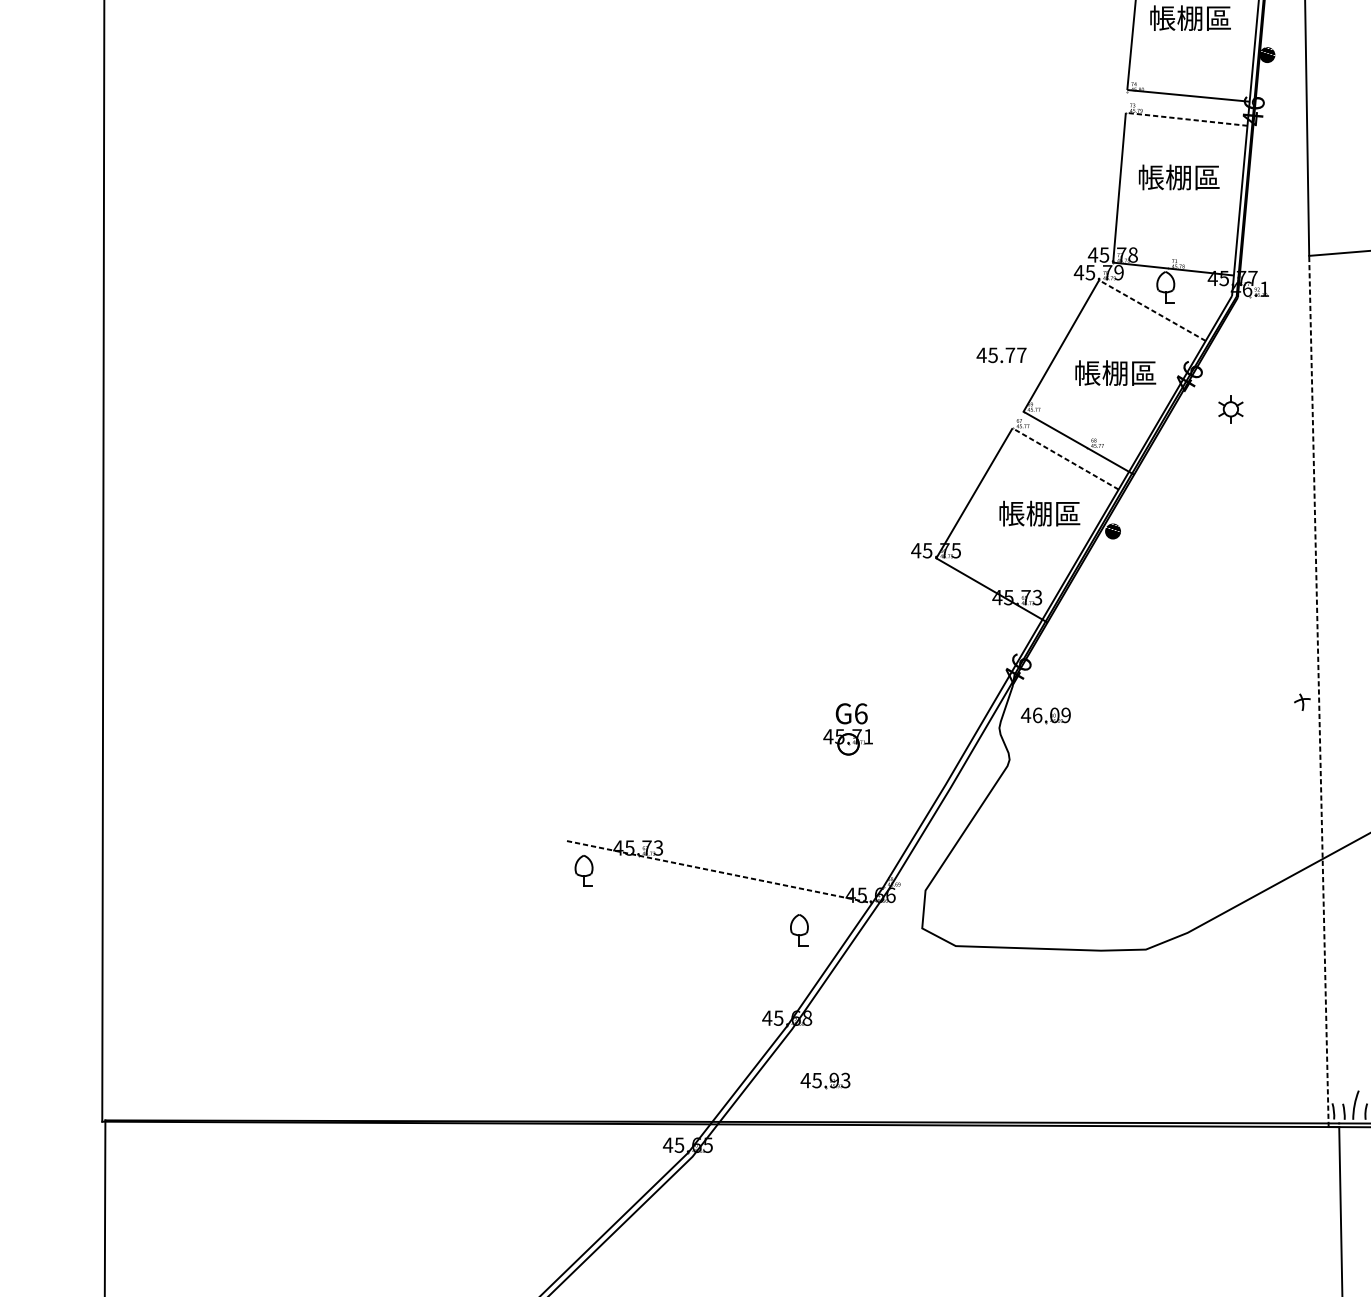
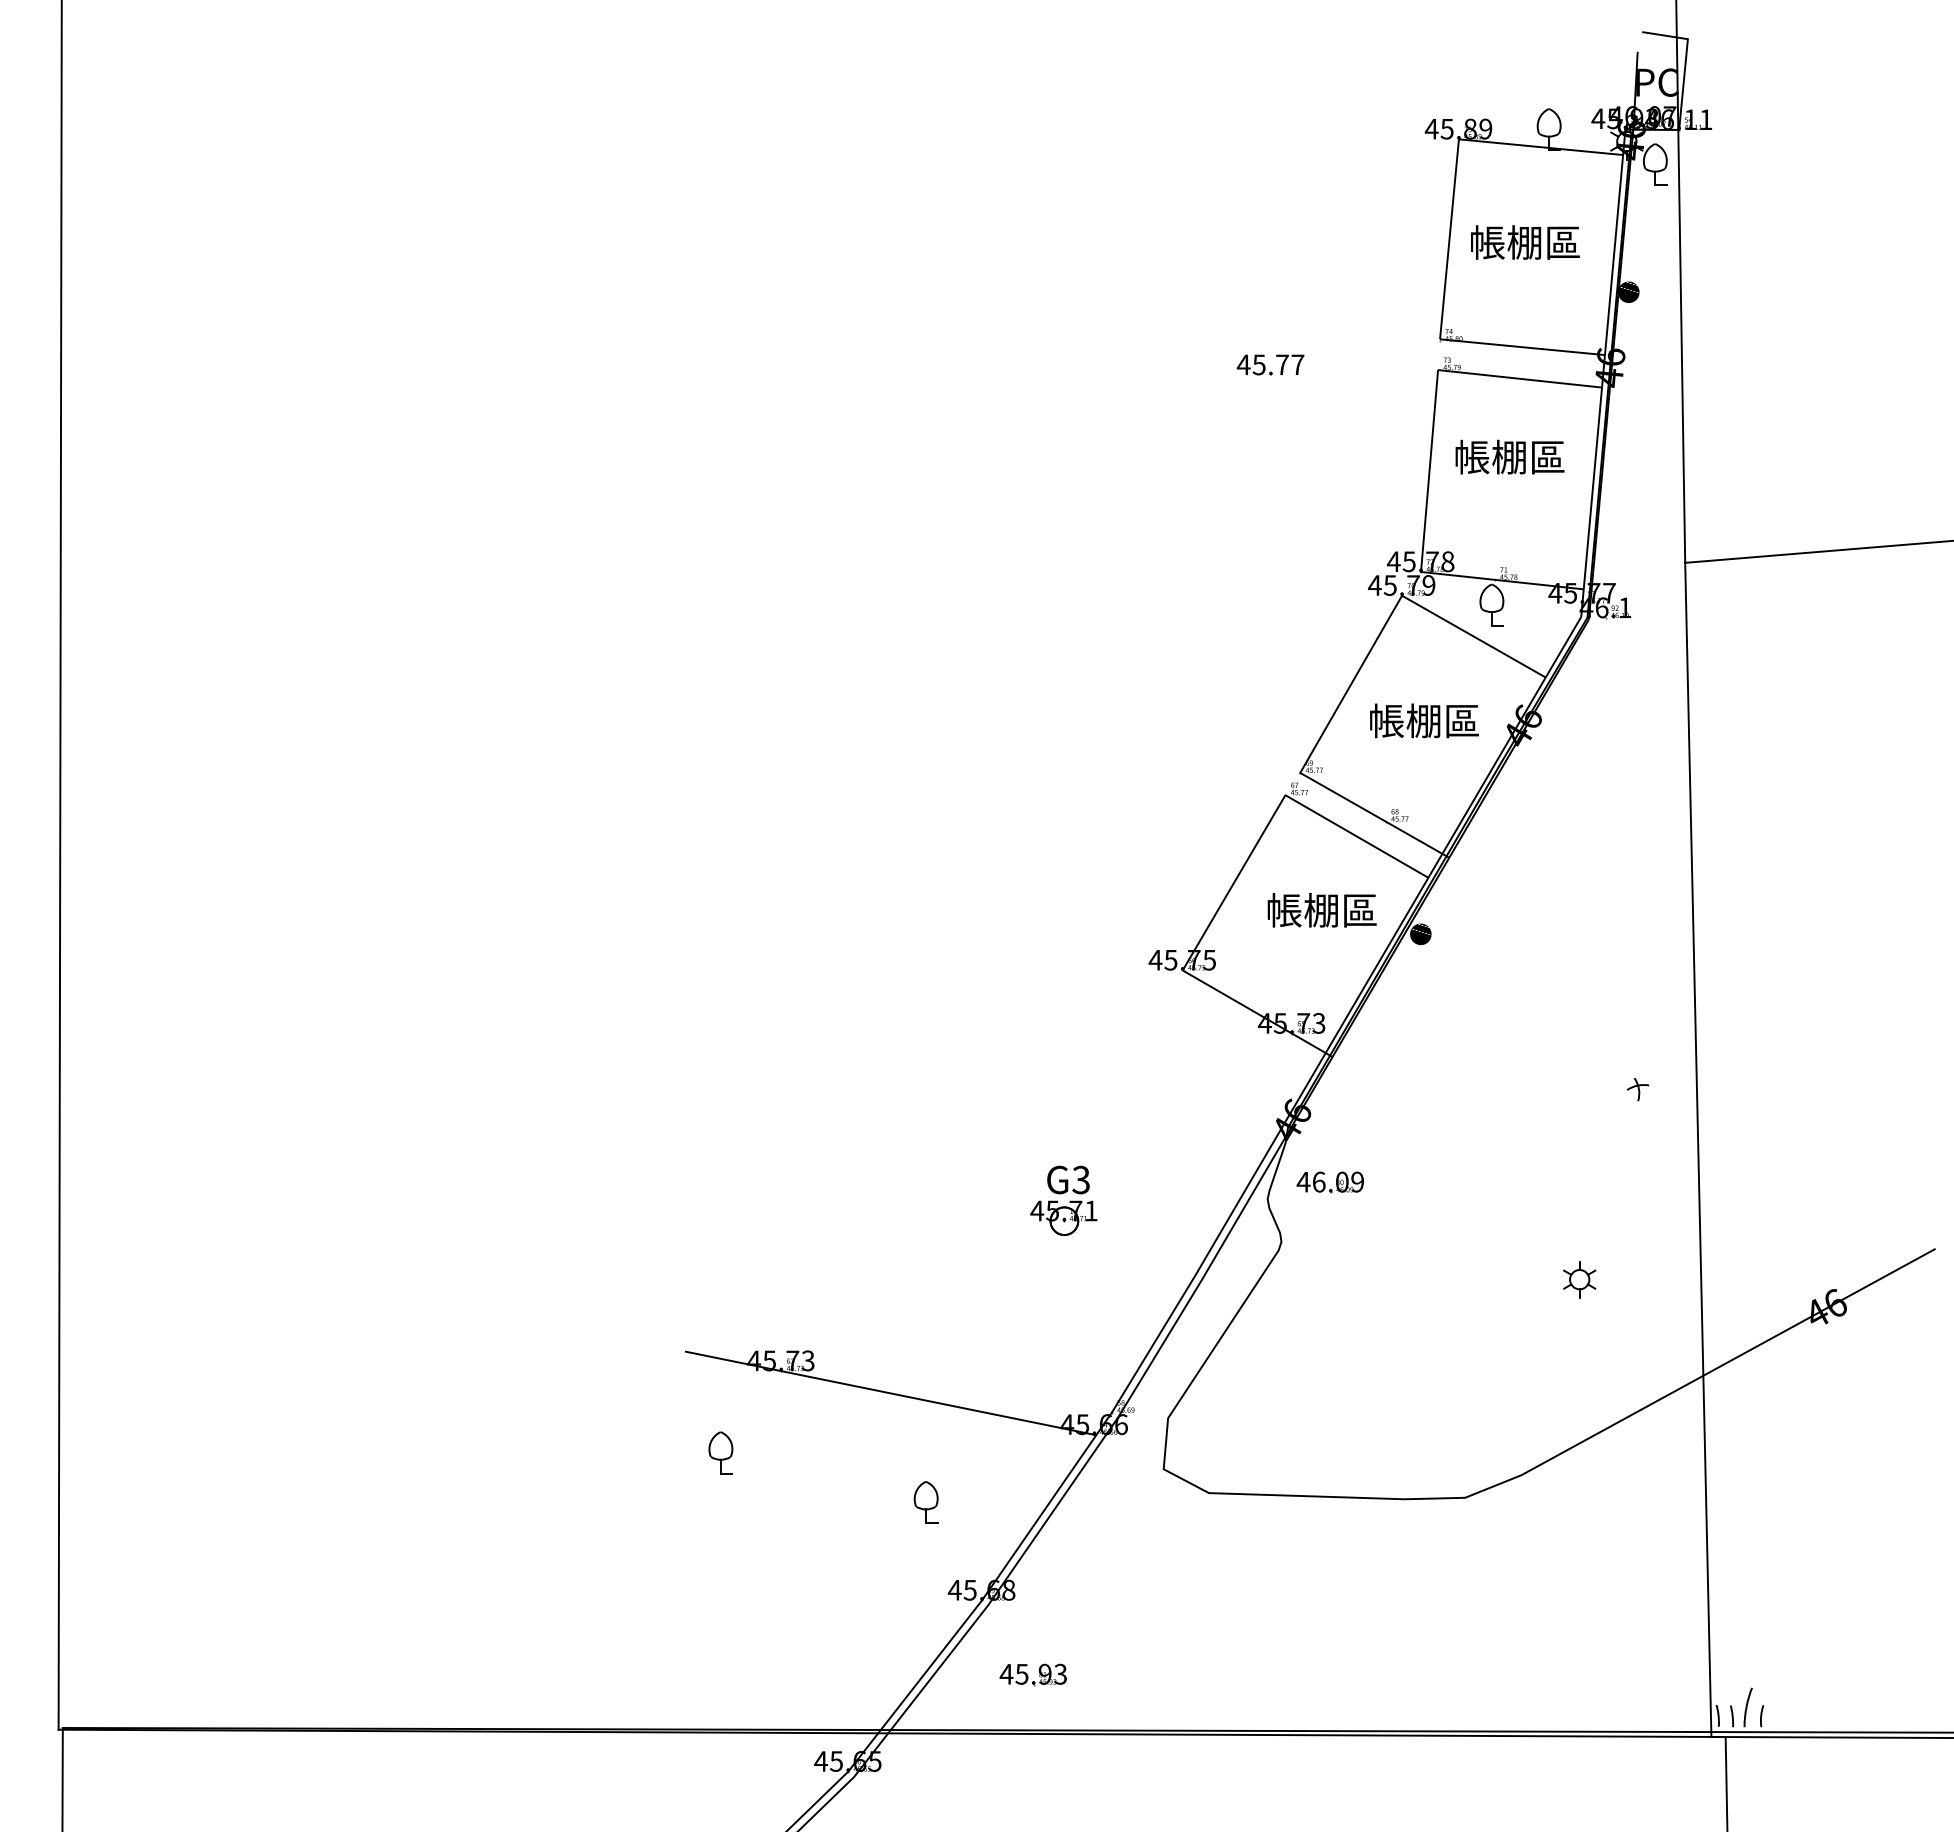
line: (1186, 119) -> (1519, 378), dashed -> solid
line: (1152, 310) -> (1473, 636), dashed -> solid
text: (1001, 355) -> (1270, 364), moved
part: (1230, 409) -> (1579, 1279), moved
line: (1065, 458) -> (1356, 836), dashed -> solid
line: (1319, 691) -> (1698, 1149), dashed -> solid
part: (1302, 702) -> (1637, 1089), moved
text: (861, 713) -> (1081, 1179), G6 -> G3
part: (583, 870) -> (720, 1452), moved
line: (719, 872) -> (890, 1393), dashed -> solid
part: (798, 930) -> (925, 1502), moved

